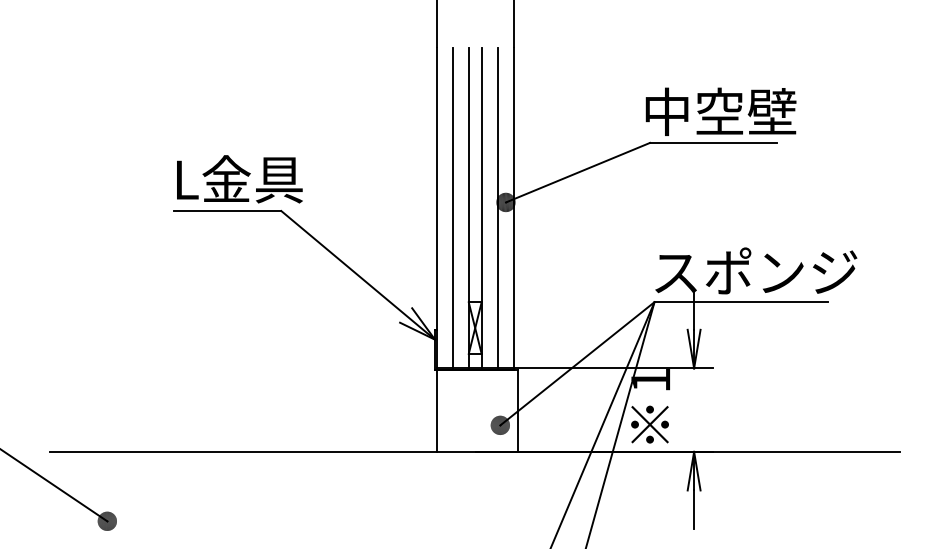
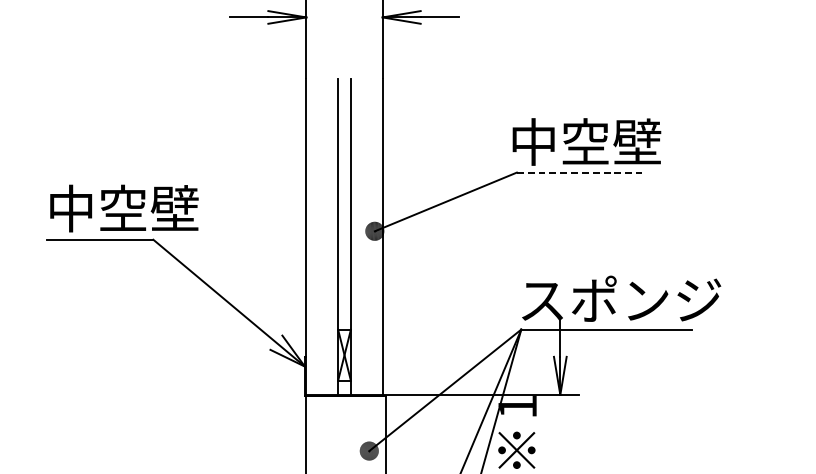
line: (713, 142) -> (579, 172), solid -> dashed
text: (251, 179) -> (123, 208), L金具 -> 中空壁
line: (452, 208) -> (322, 237), removed
line: (497, 208) -> (366, 237), removed

